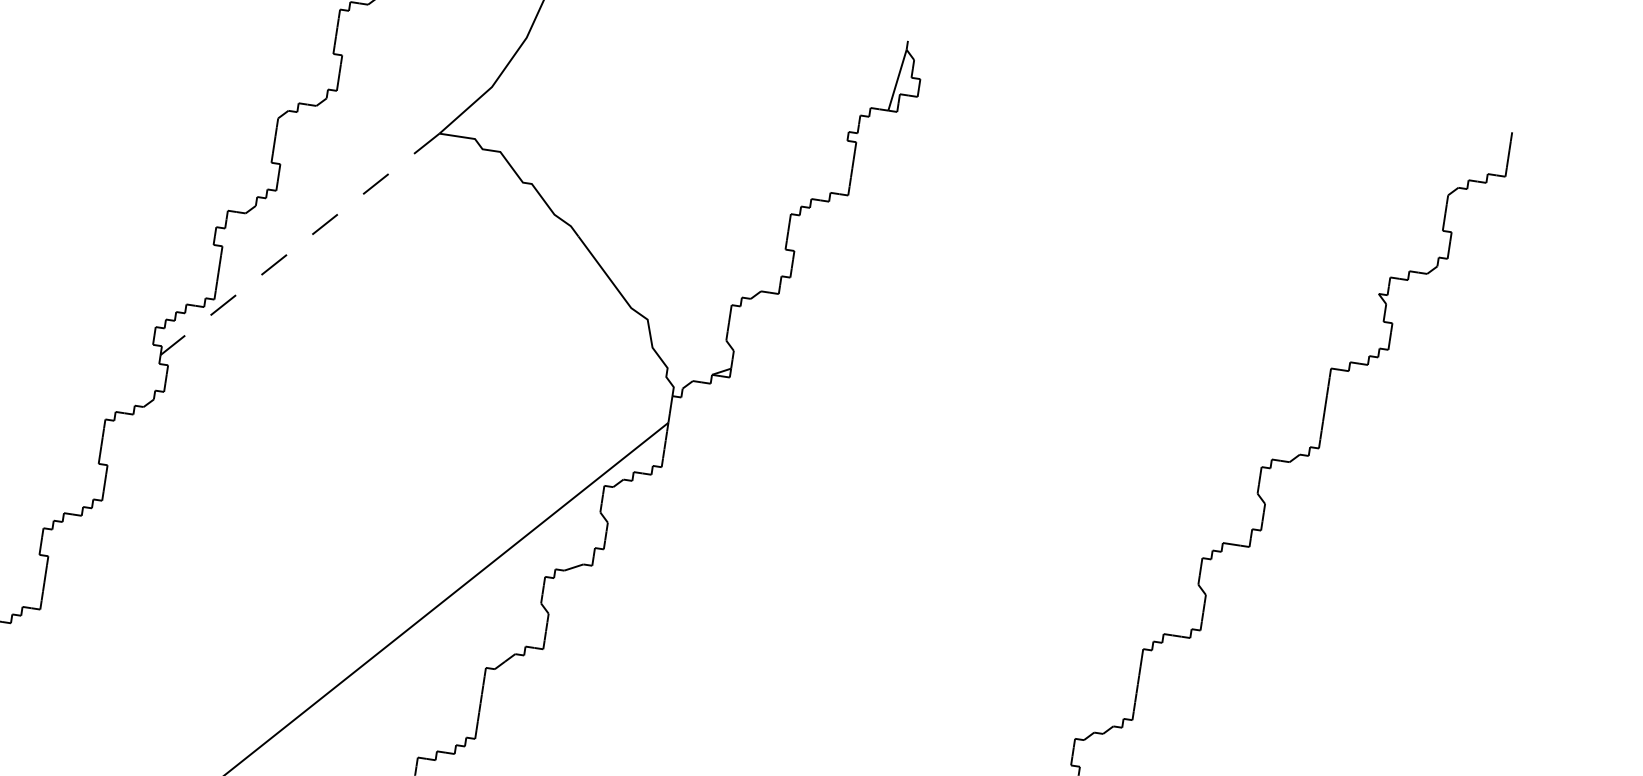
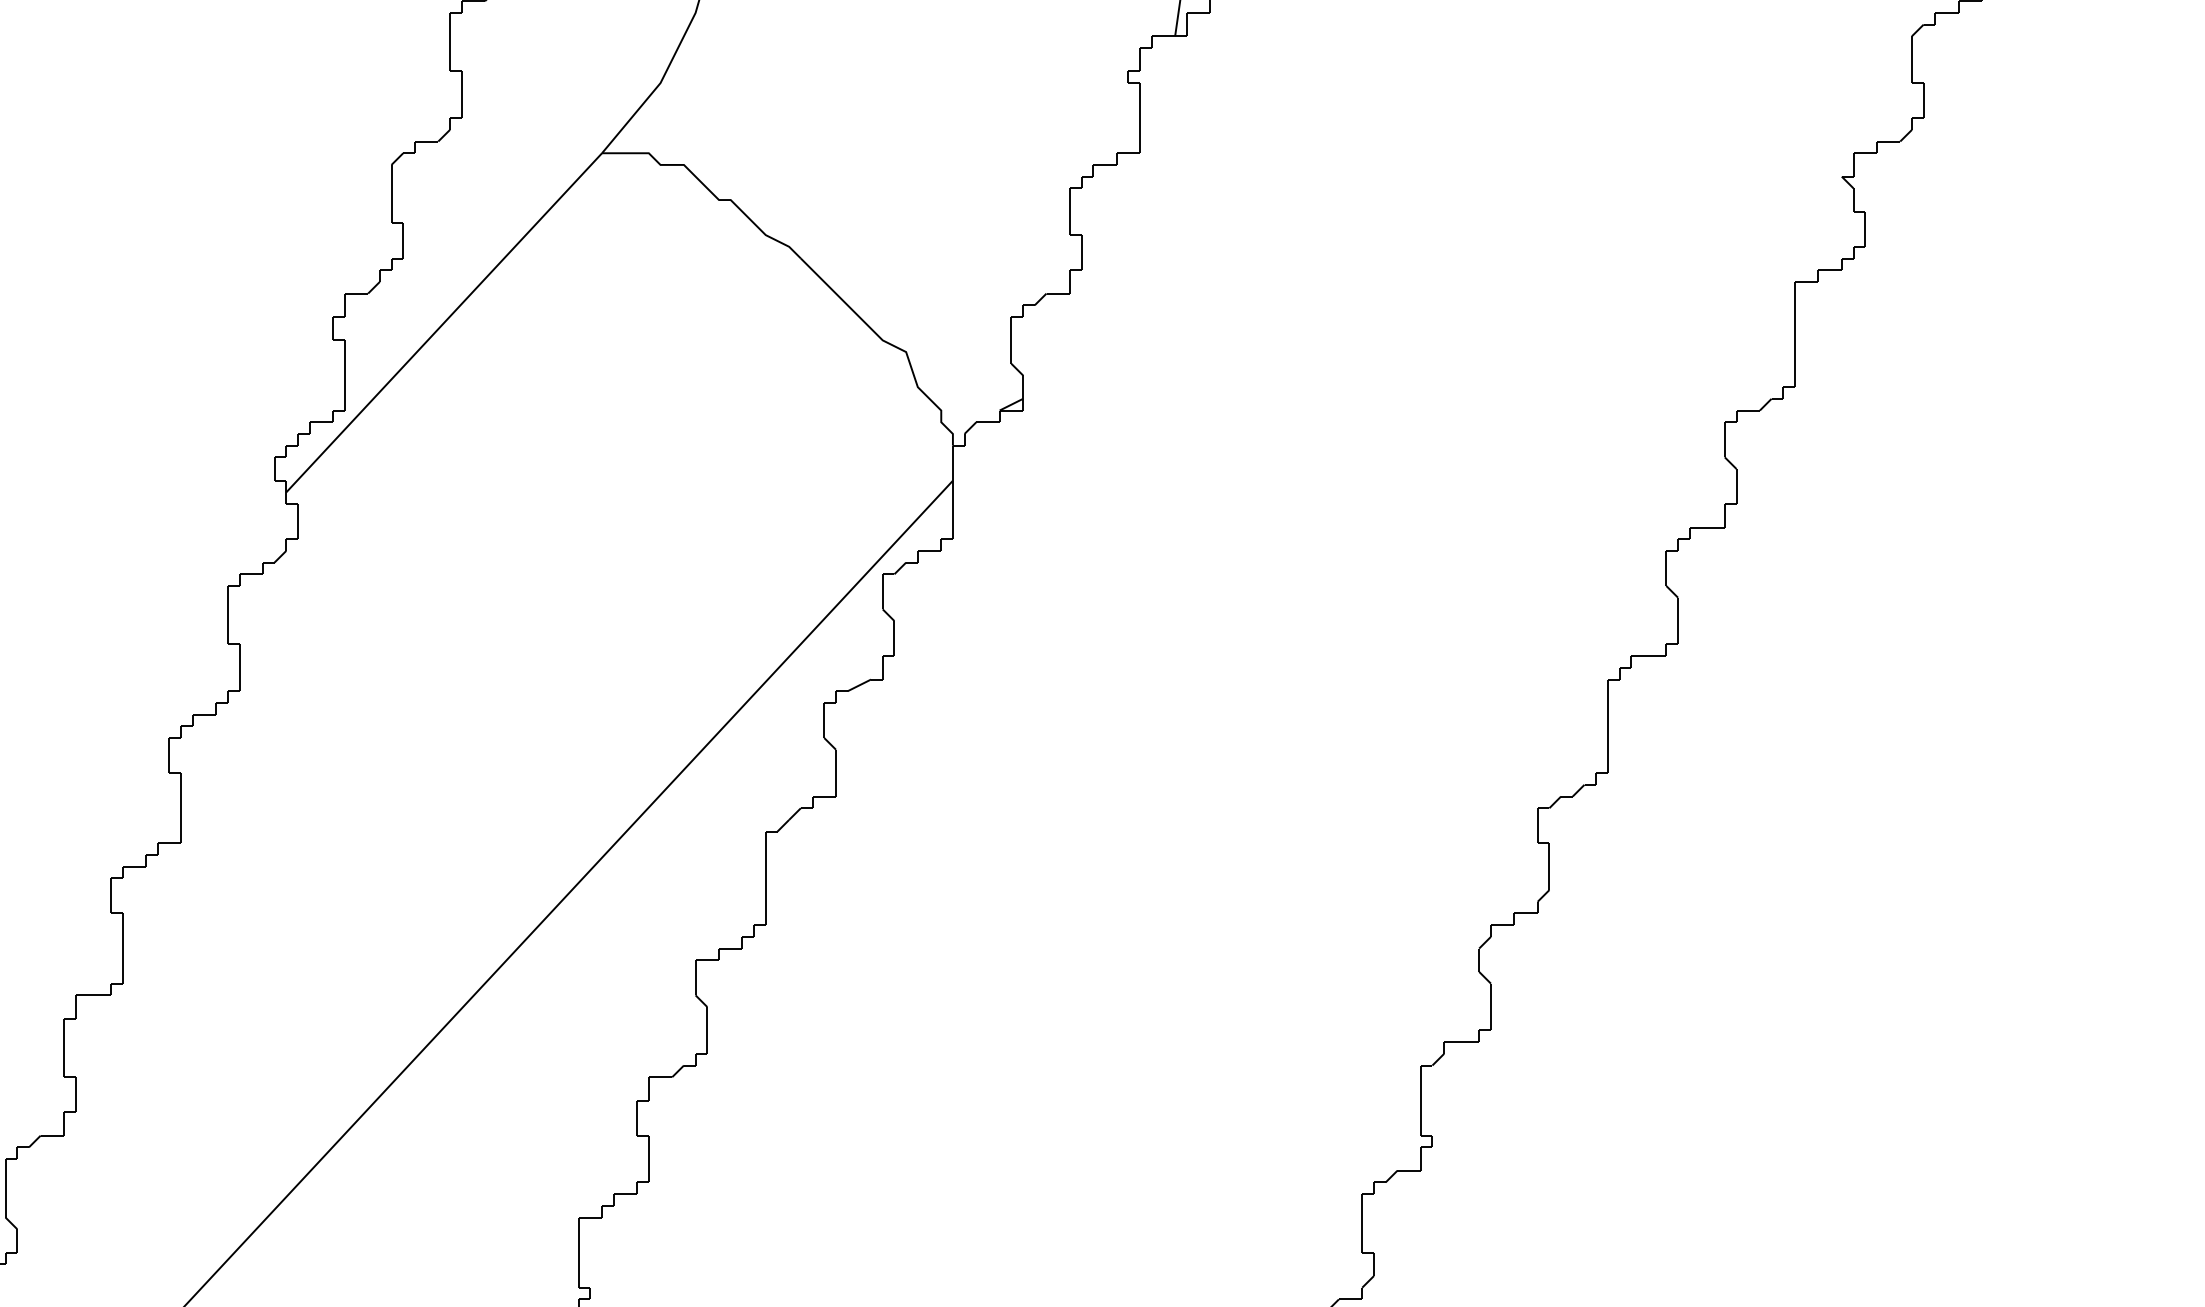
line: (300, 244) -> (444, 322), dashed -> solid

